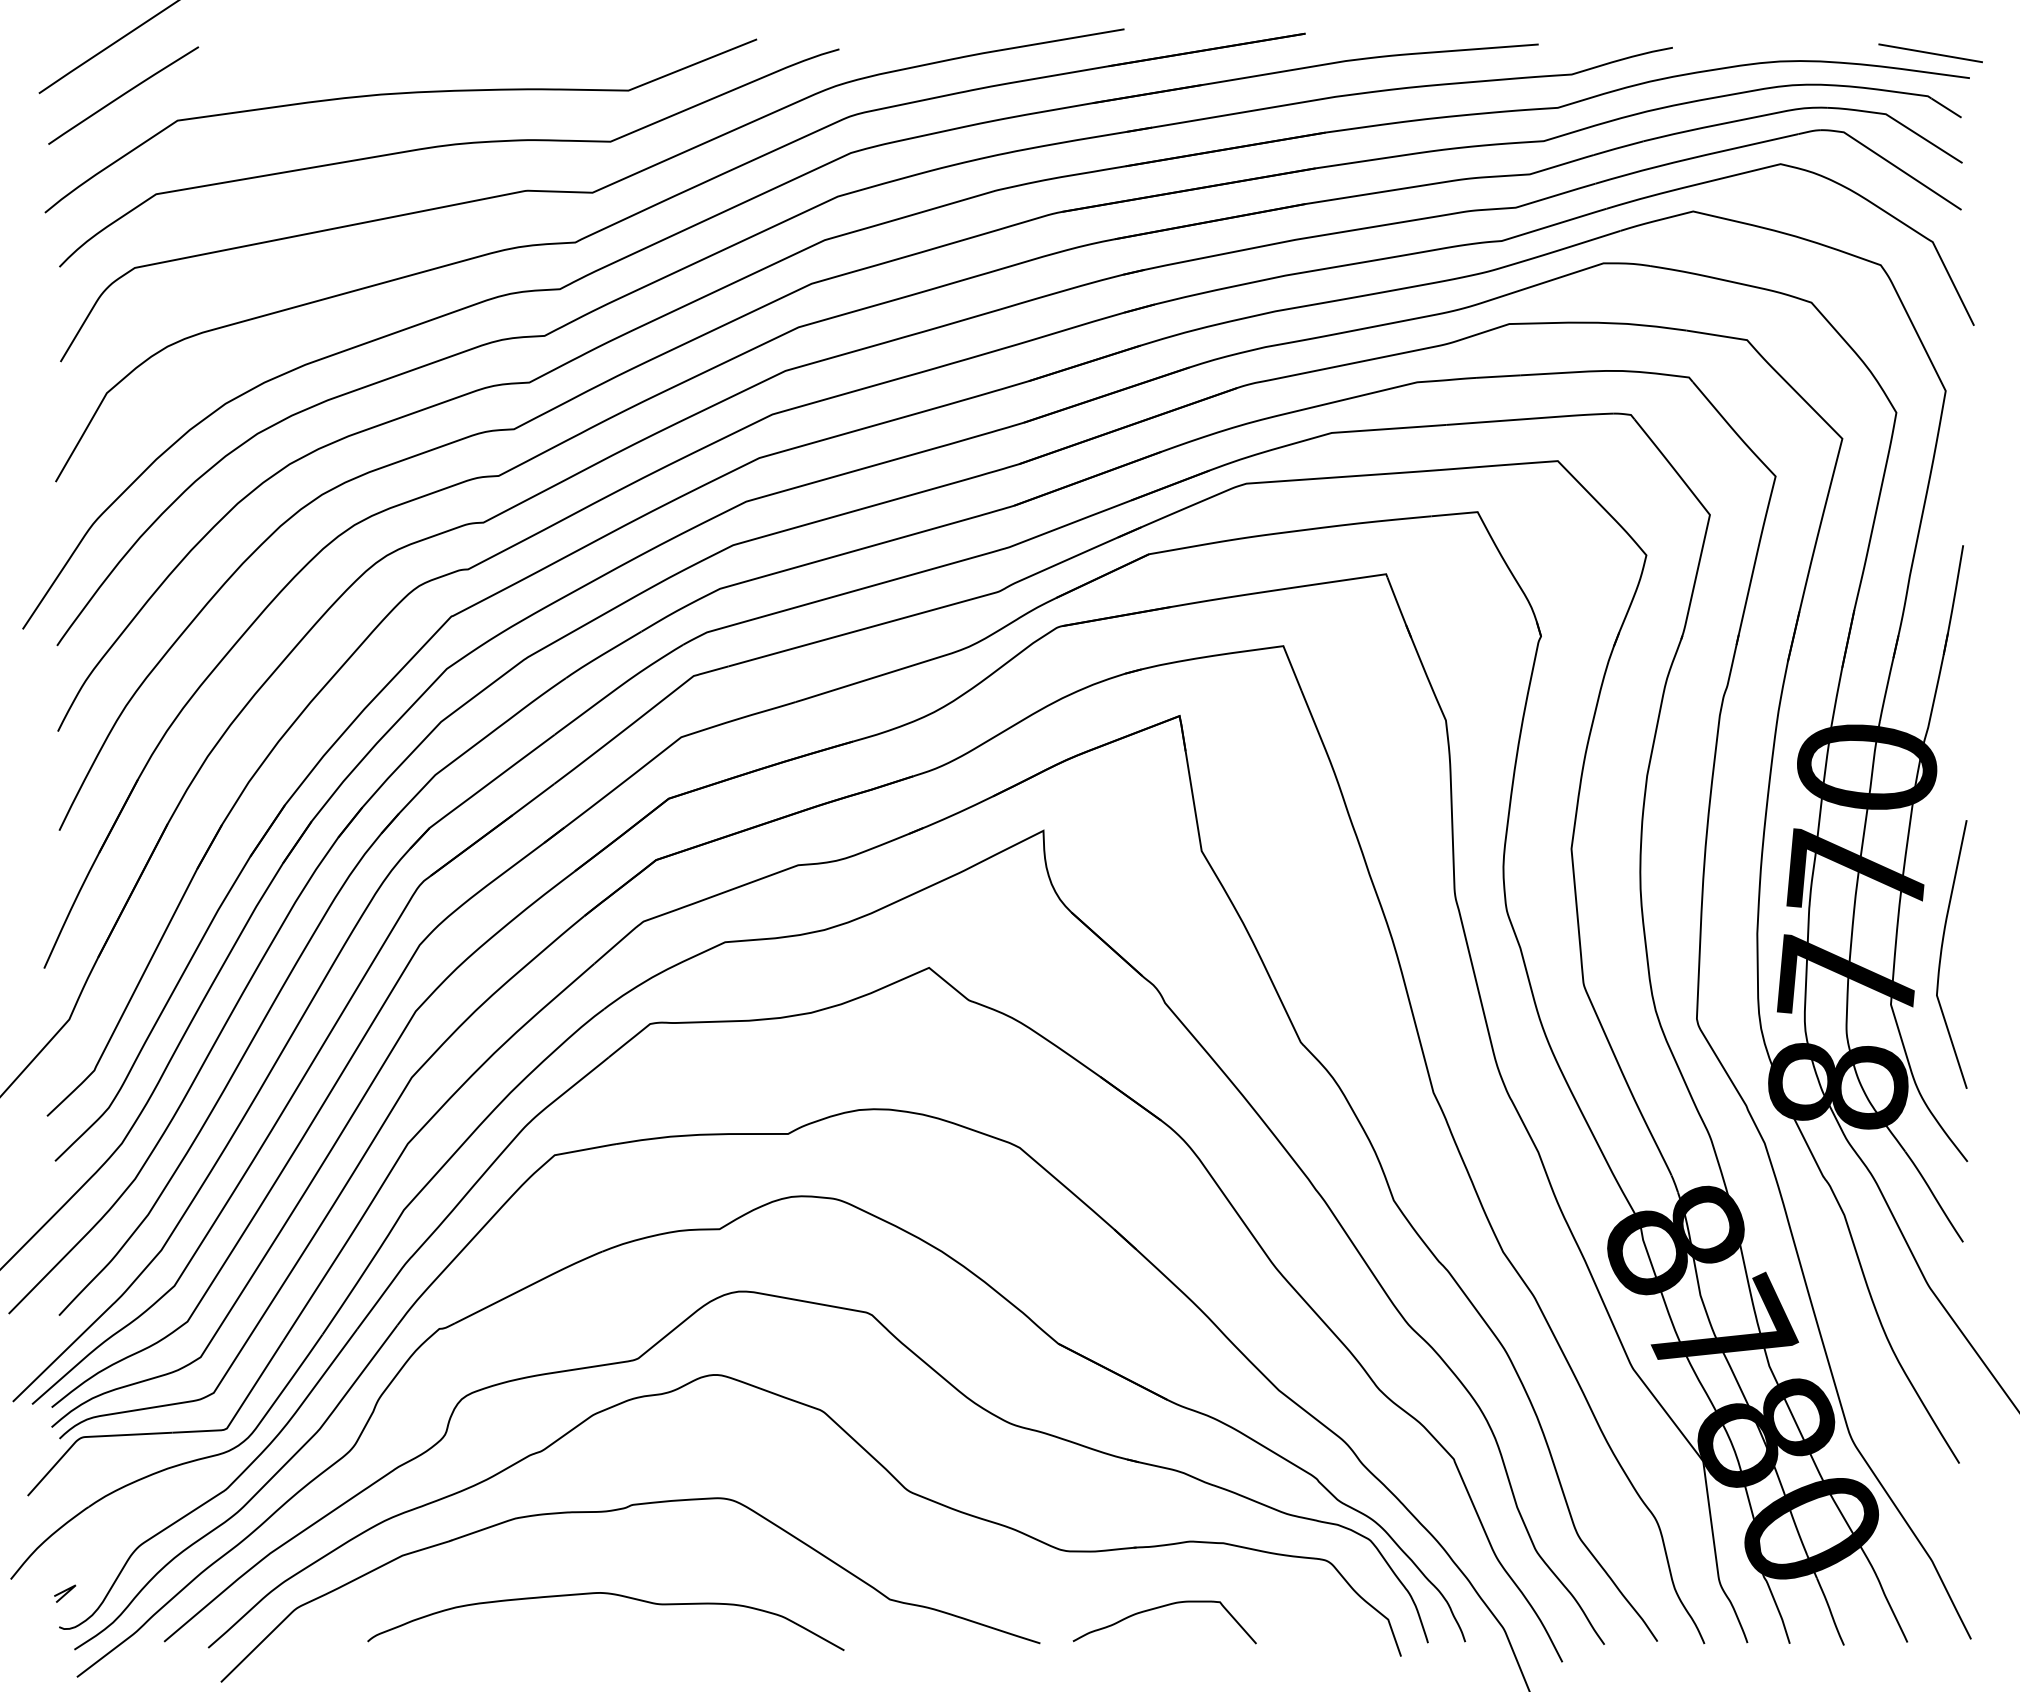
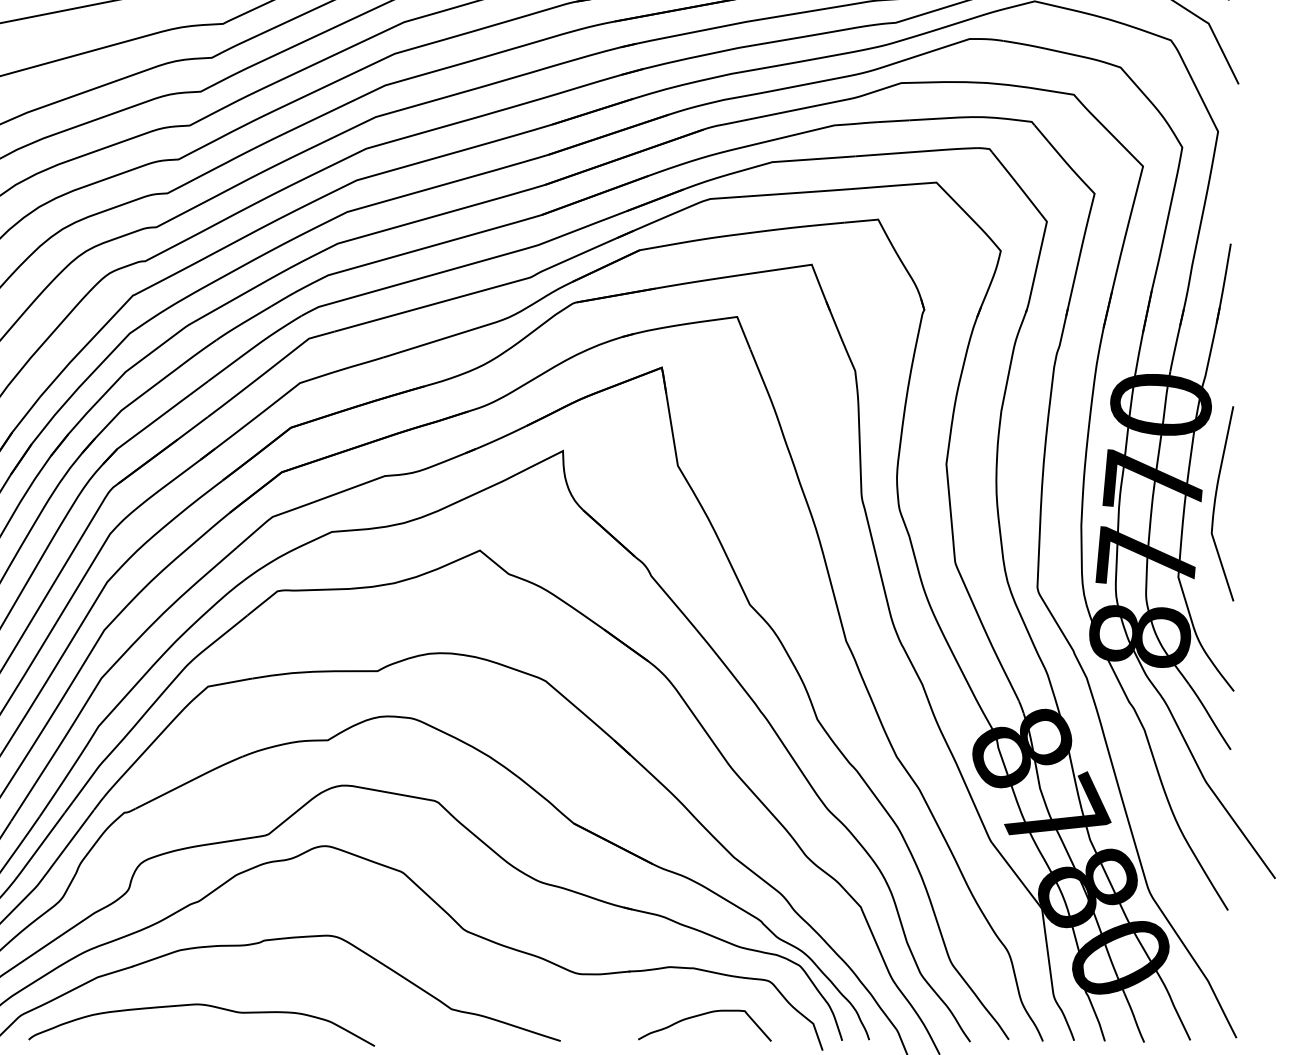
curve: (1942, 951) -> (1215, 501), moved
curve: (605, 1594) -> (201, 1005), moved
curve: (1159, 1608) -> (700, 1015), moved

